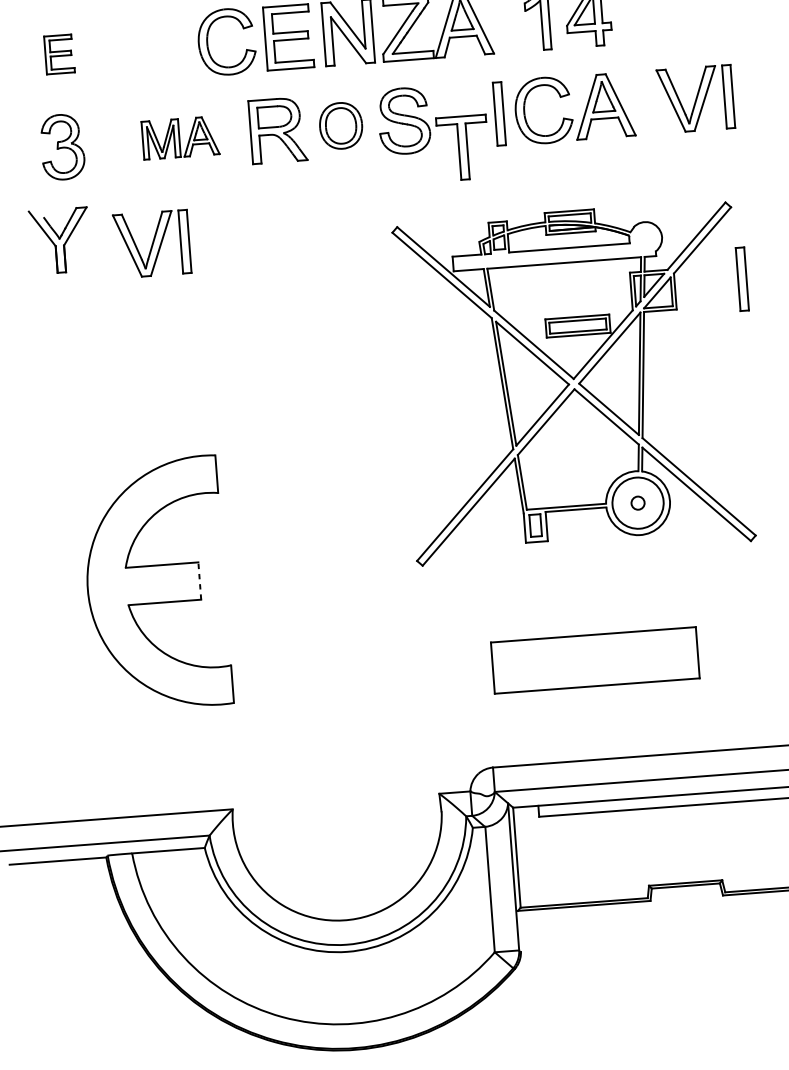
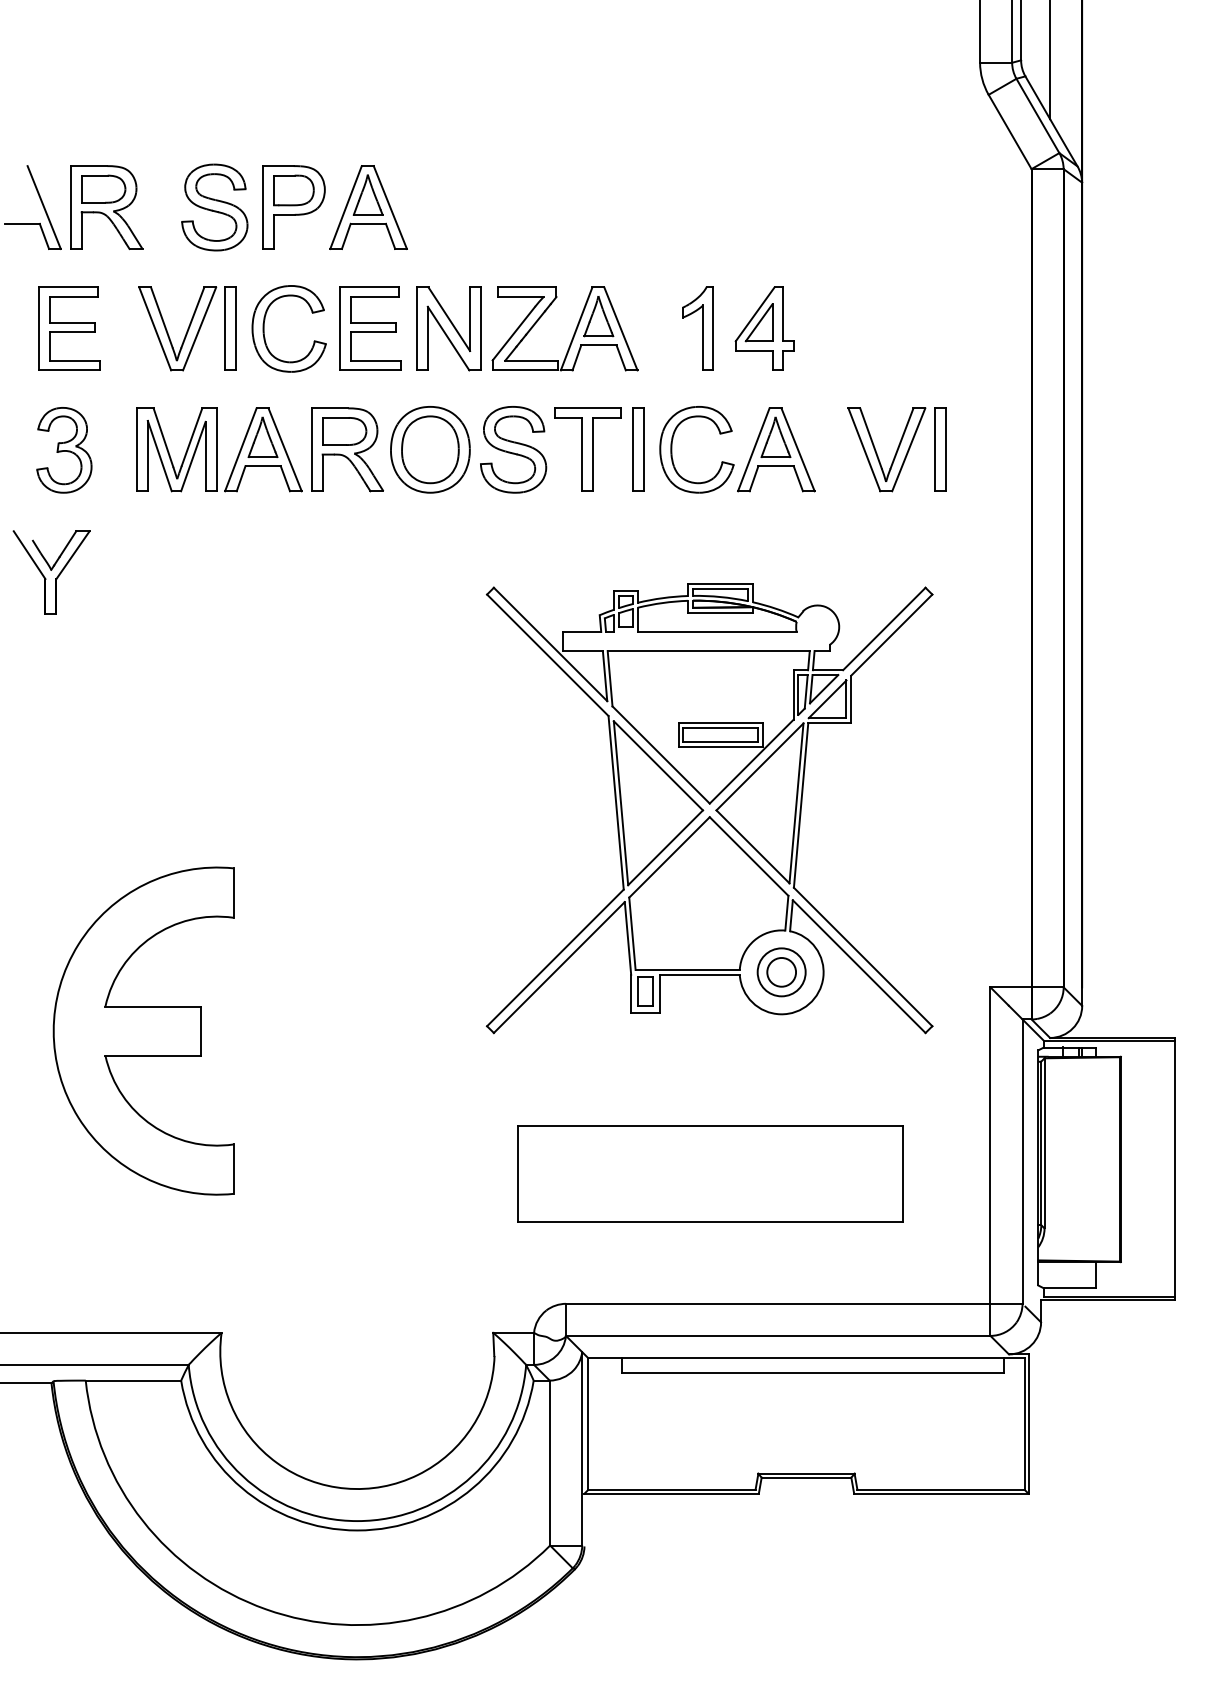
part: (59, 54) -> (69, 328), size x1.67
part: (341, 125) -> (430, 449), size x1.43
part: (180, 137) -> (219, 449), size x1.67
part: (462, 147) -> (587, 449), moved
part: (151, 243) -> (187, 328), moved
part: (742, 278) -> (940, 689), removed
circle: (637, 503) -> (781, 972), size x0.71
circle: (637, 503) -> (781, 972), size x1.67
line: (199, 581) -> (200, 1031), dashed -> solid
part: (595, 660) -> (710, 1173), size x1.43

